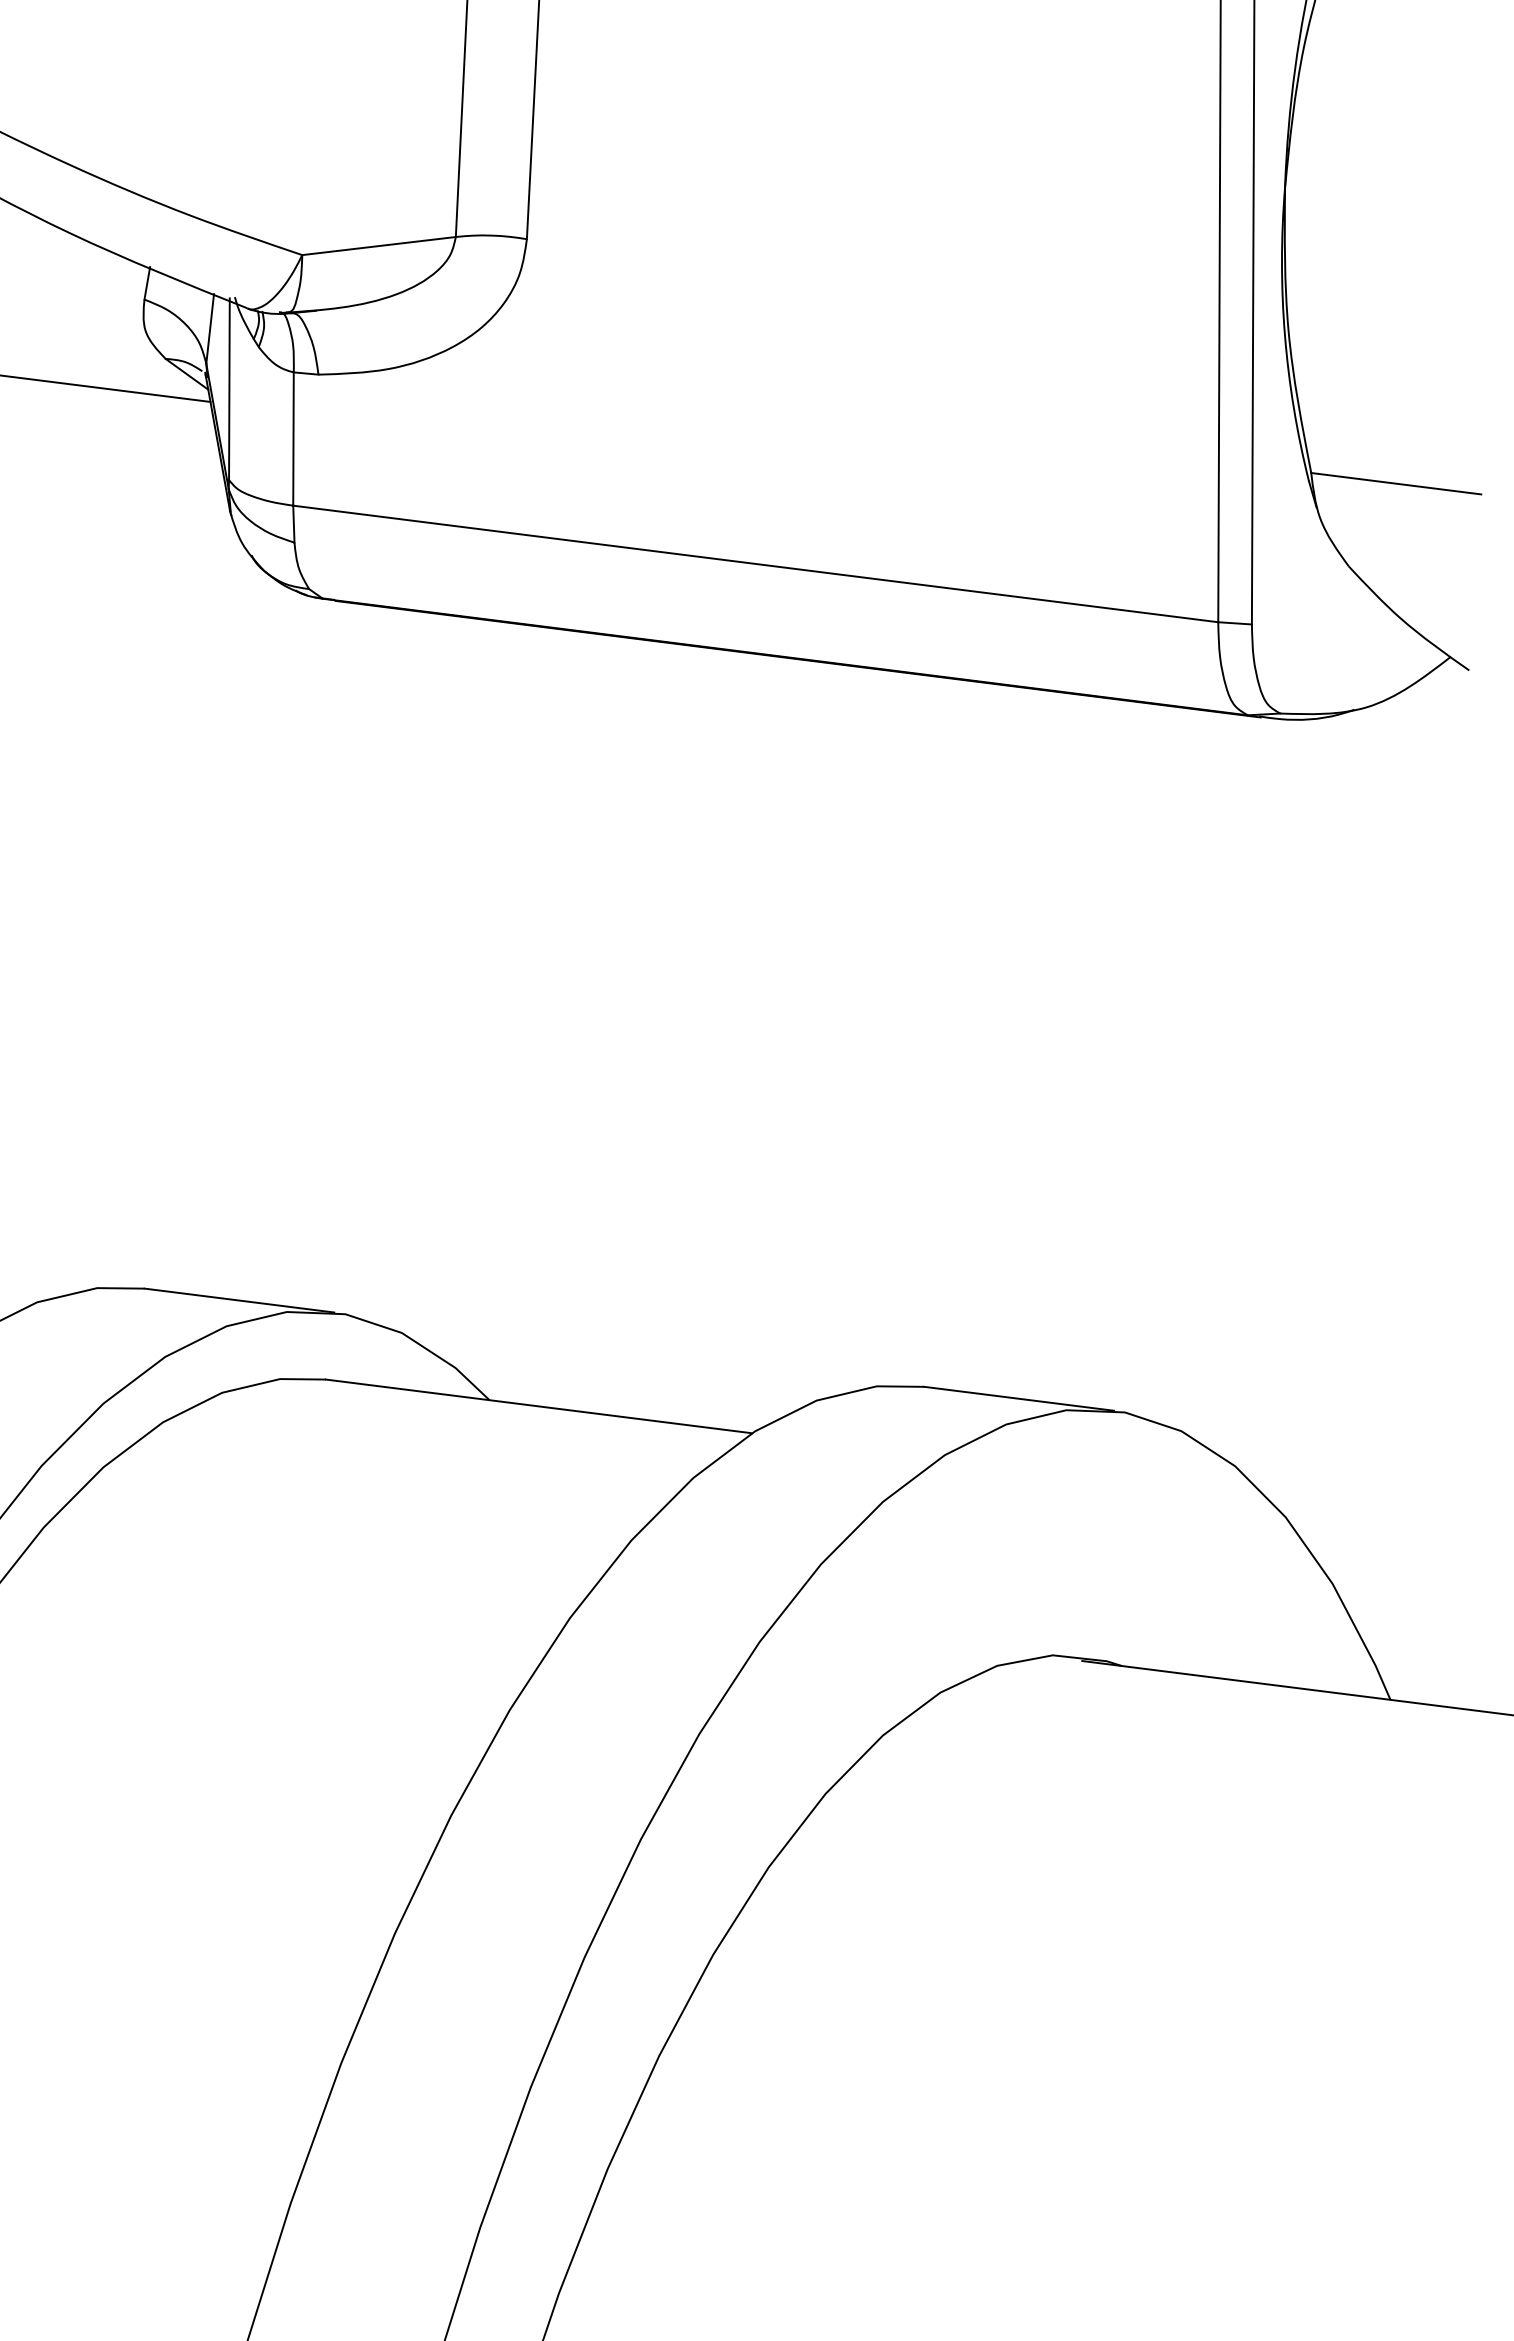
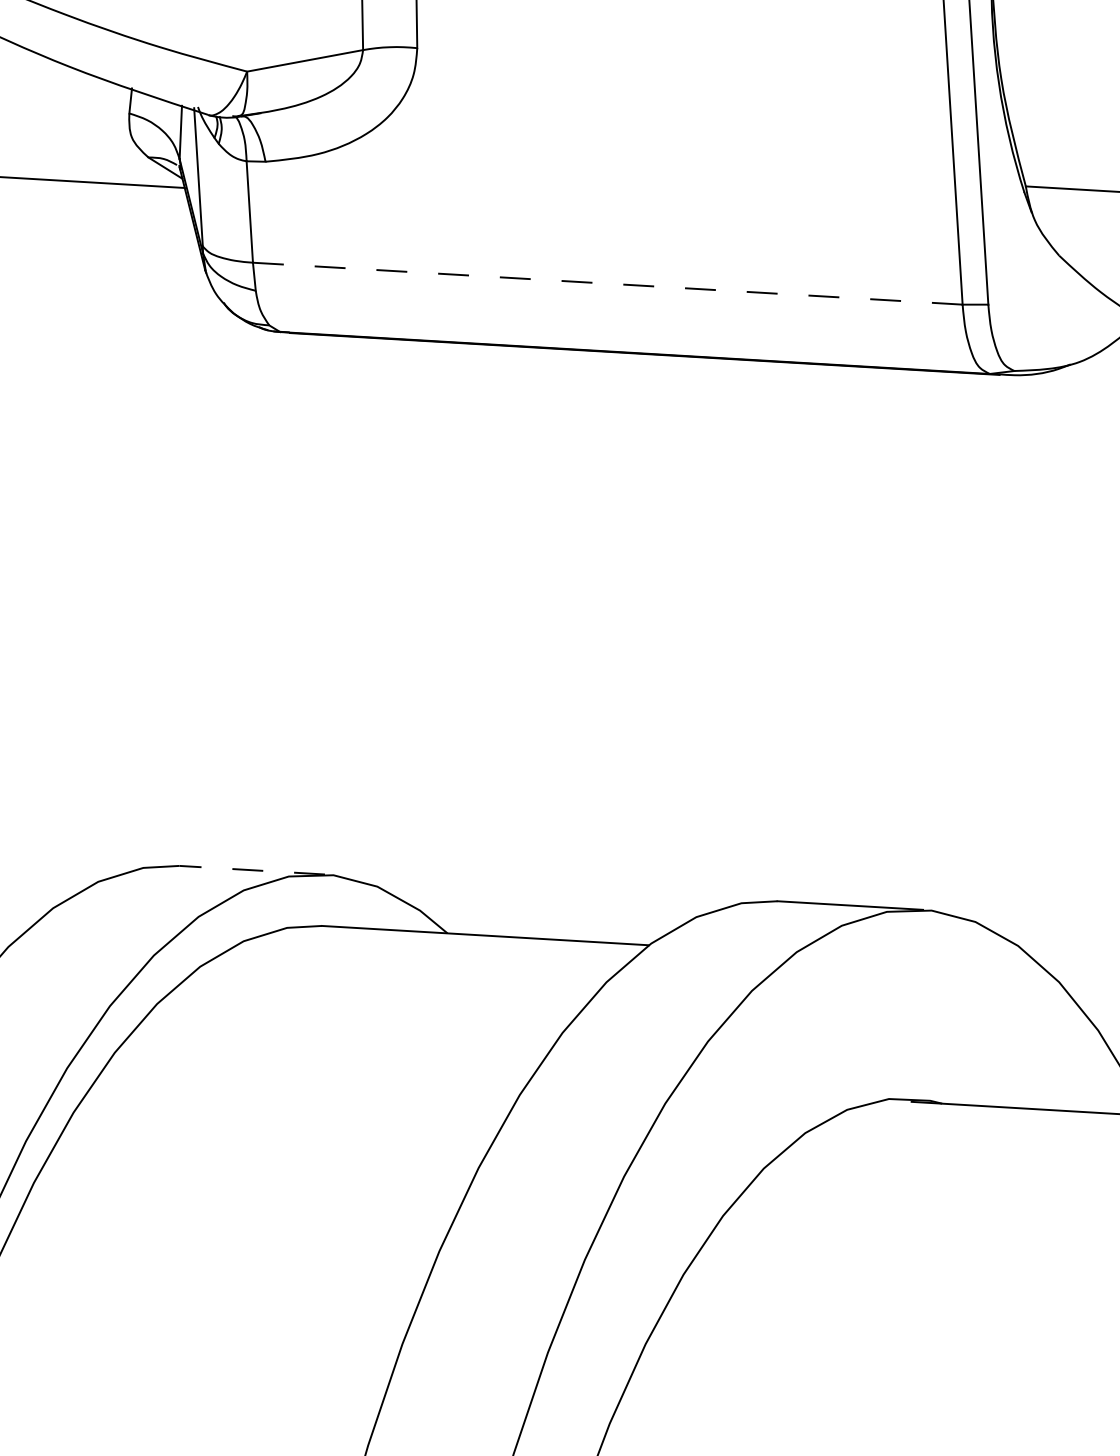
line: (756, 564) -> (608, 284), solid -> dashed
line: (239, 1300) -> (252, 870), solid -> dashed

